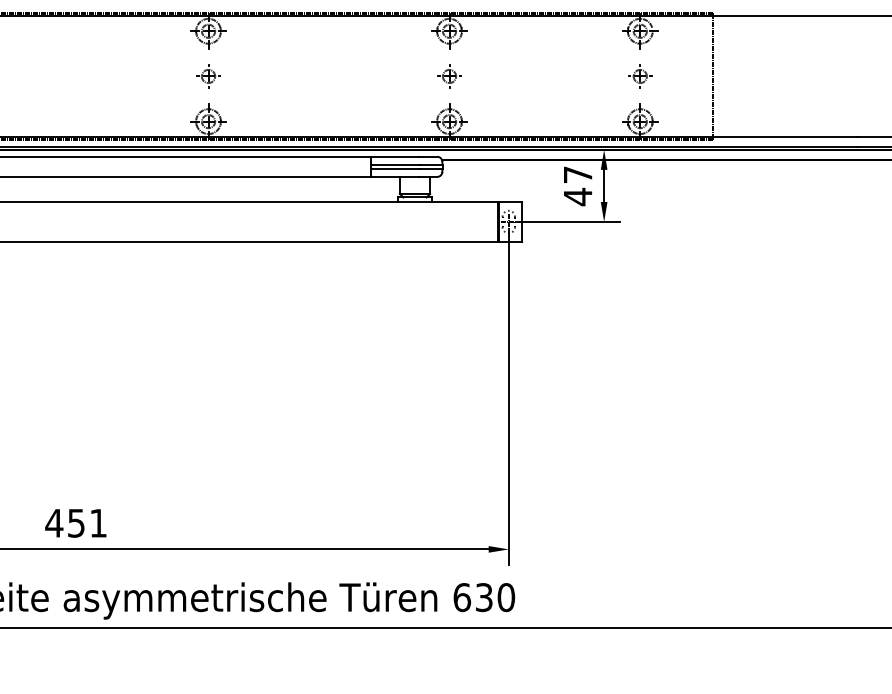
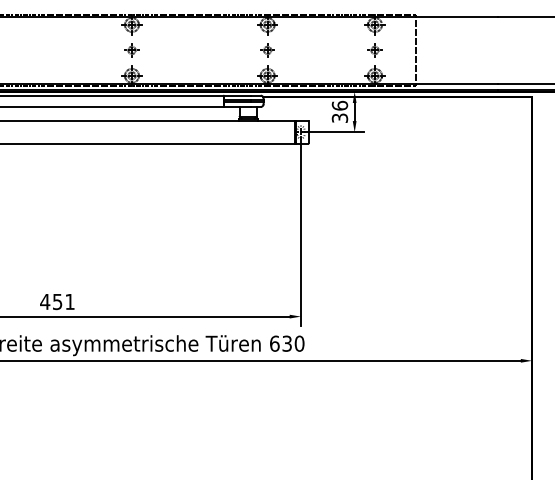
text: (577, 184) -> (339, 111), 47 -> 36

